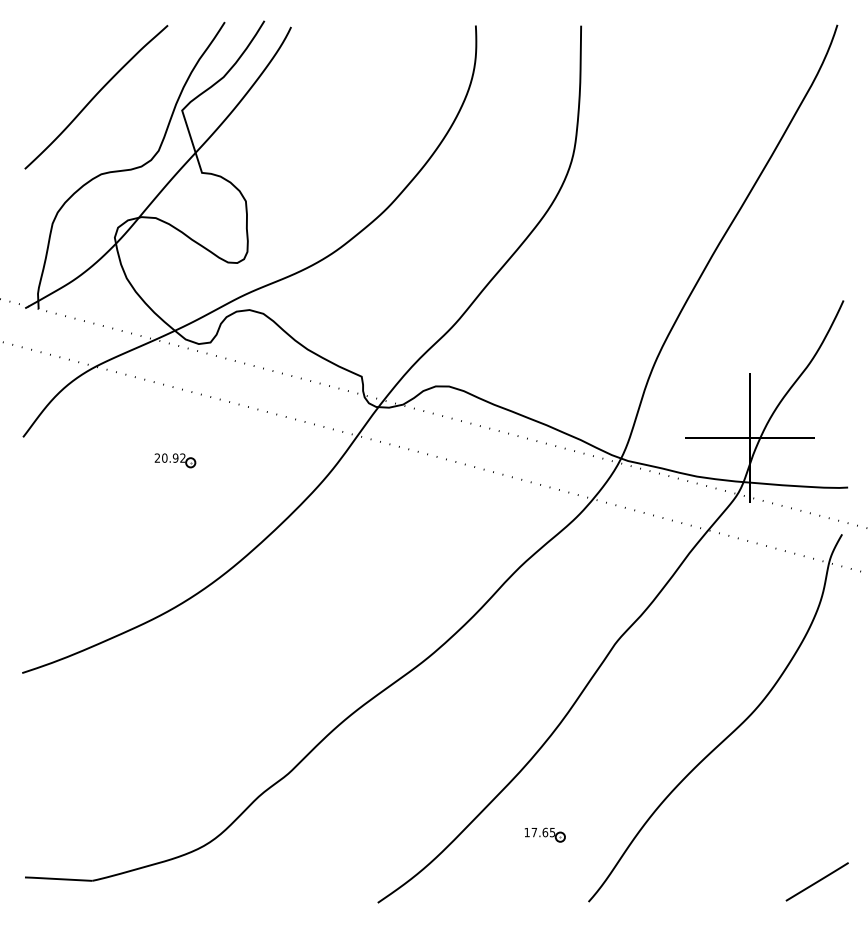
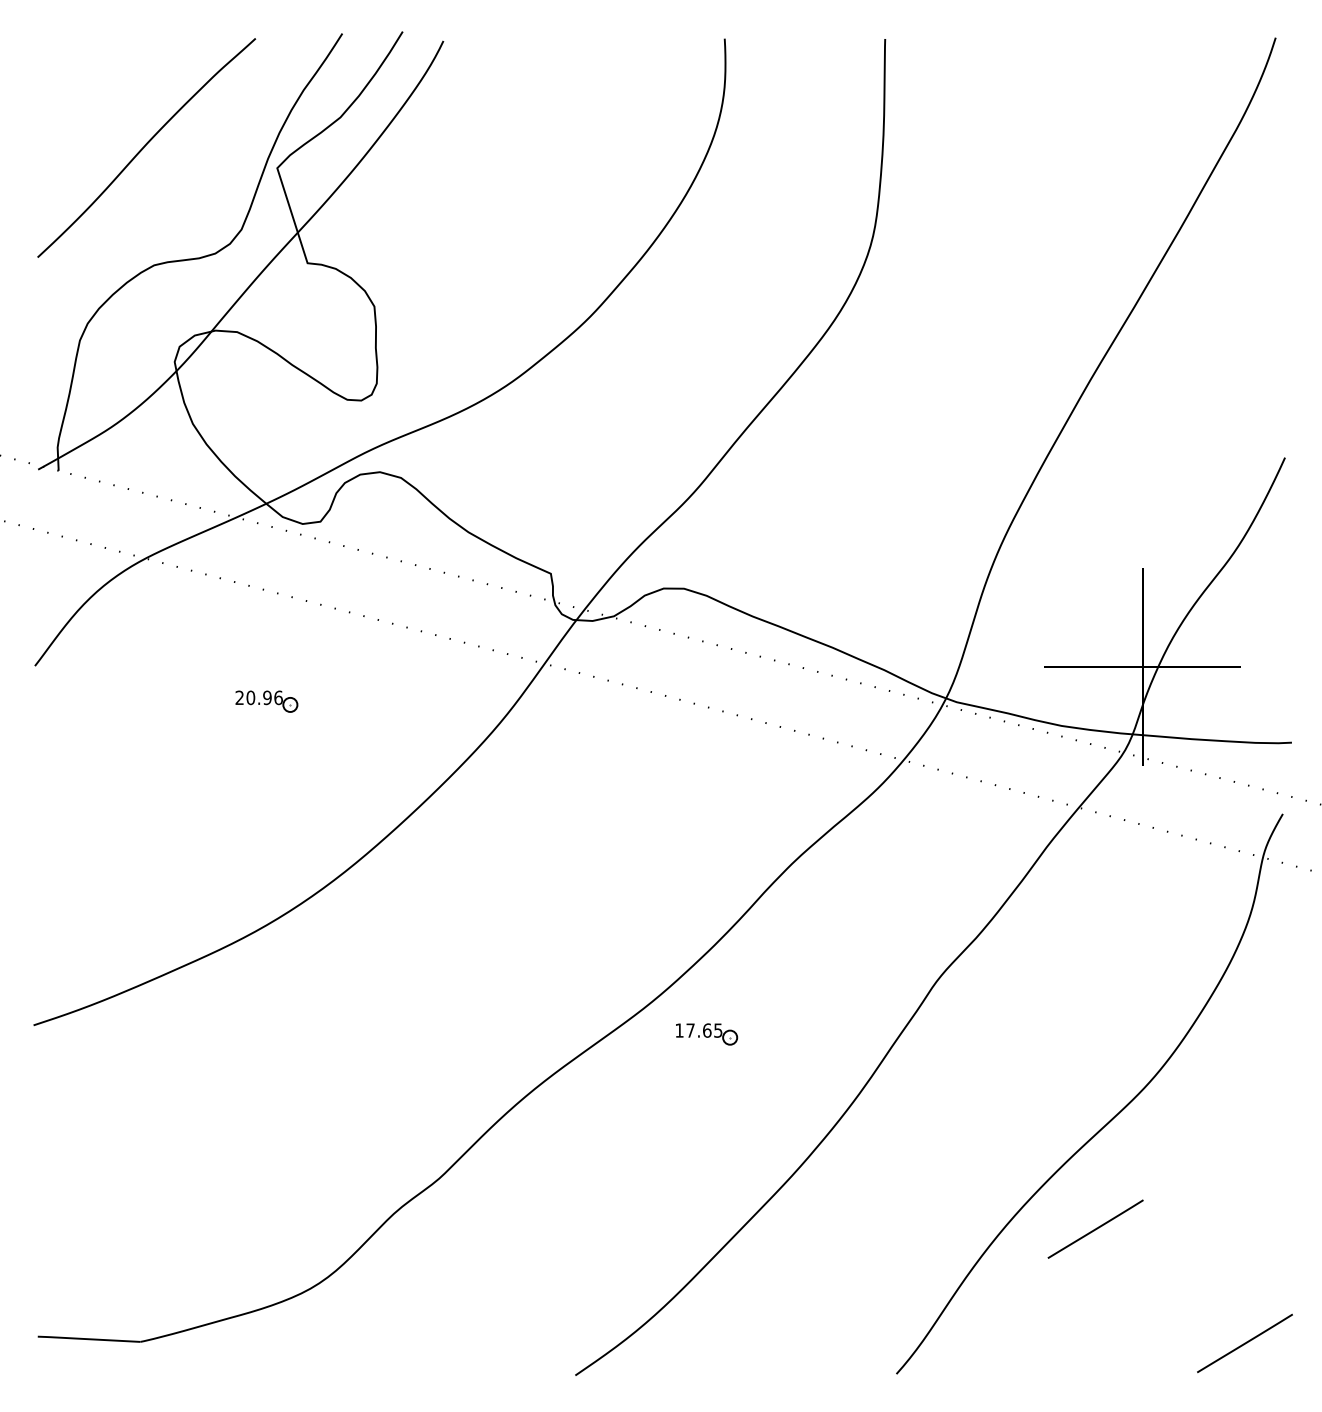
text: (182, 457) -> (277, 696), 20.92 -> 20.96
line: (718, 806) -> (1094, 1228), added
part: (545, 834) -> (707, 1033), moved

